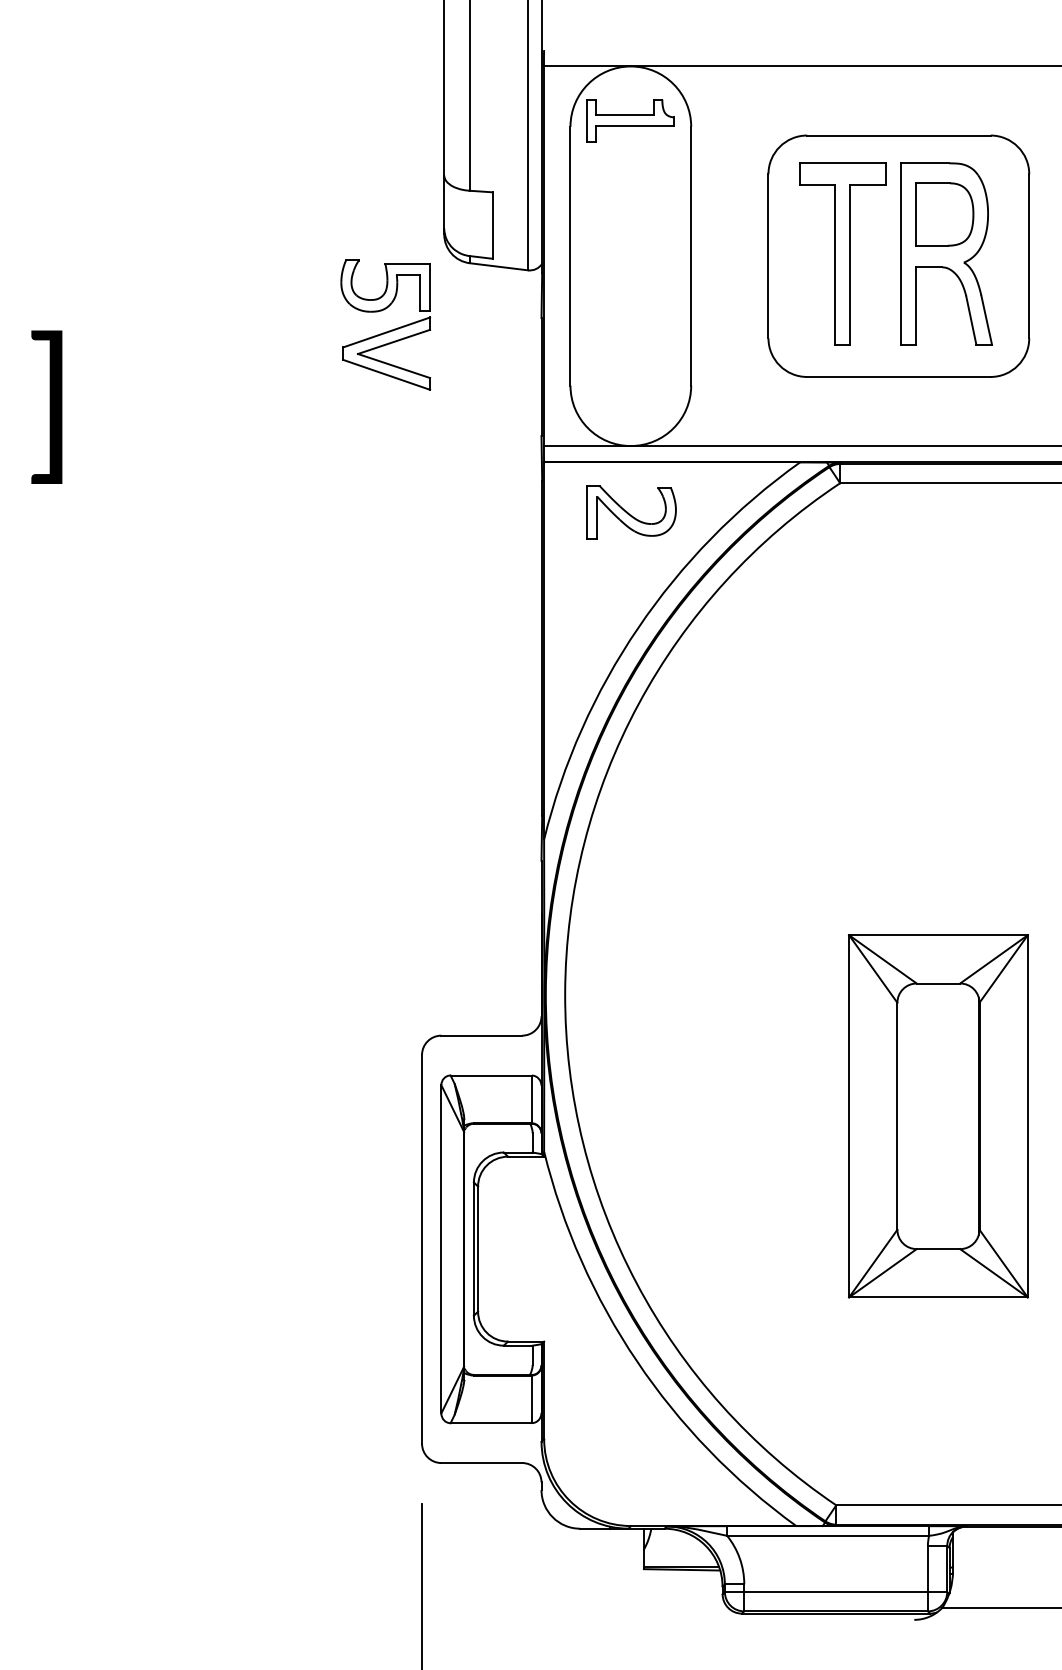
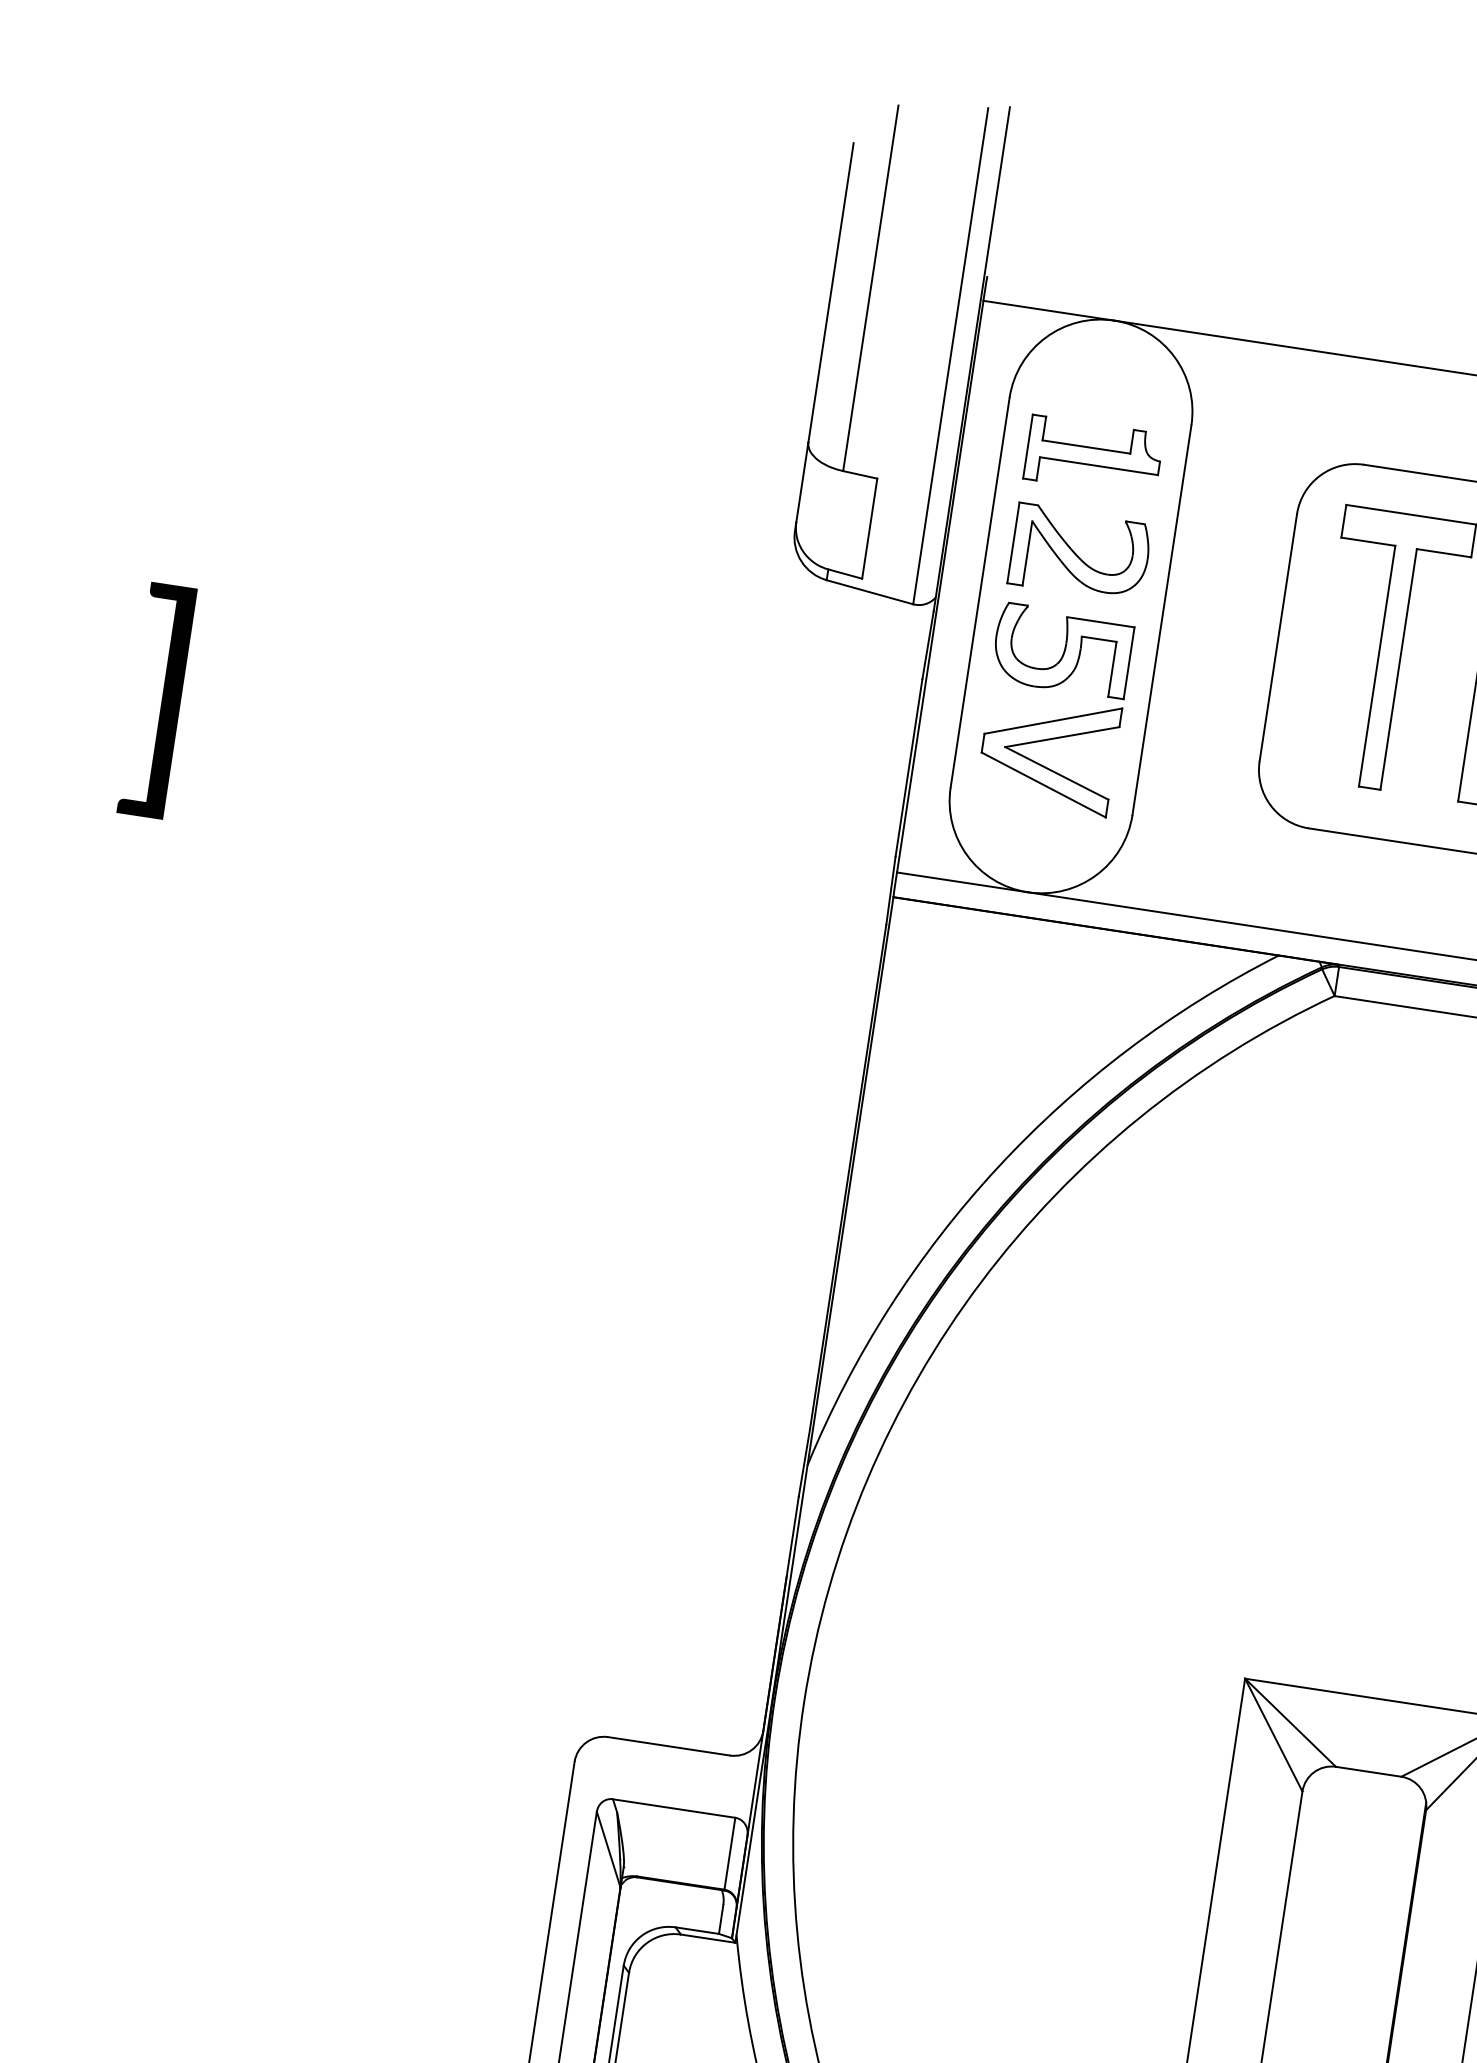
part: (630, 120) -> (1093, 456), moved
part: (388, 330) -> (1056, 718), moved
part: (631, 512) -> (1080, 552), moved

